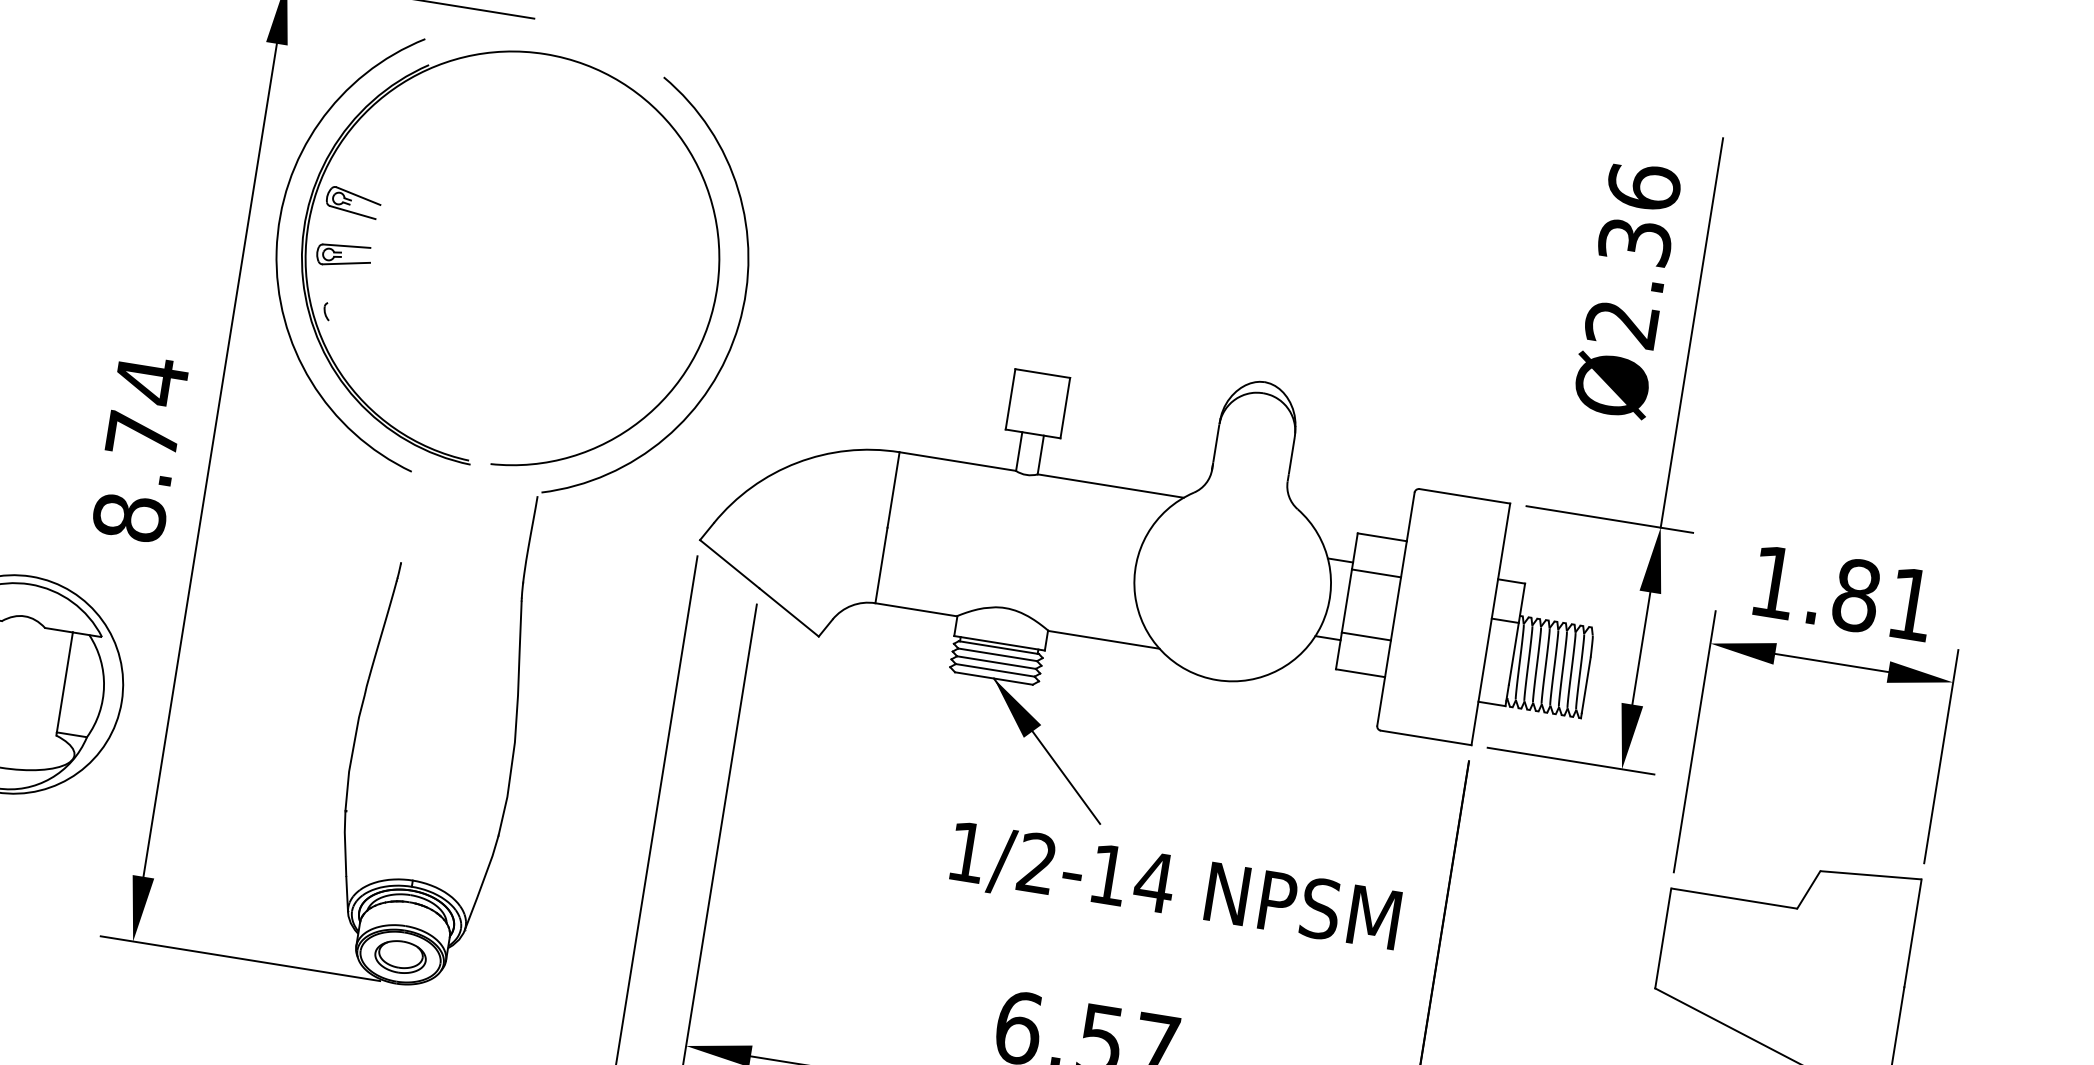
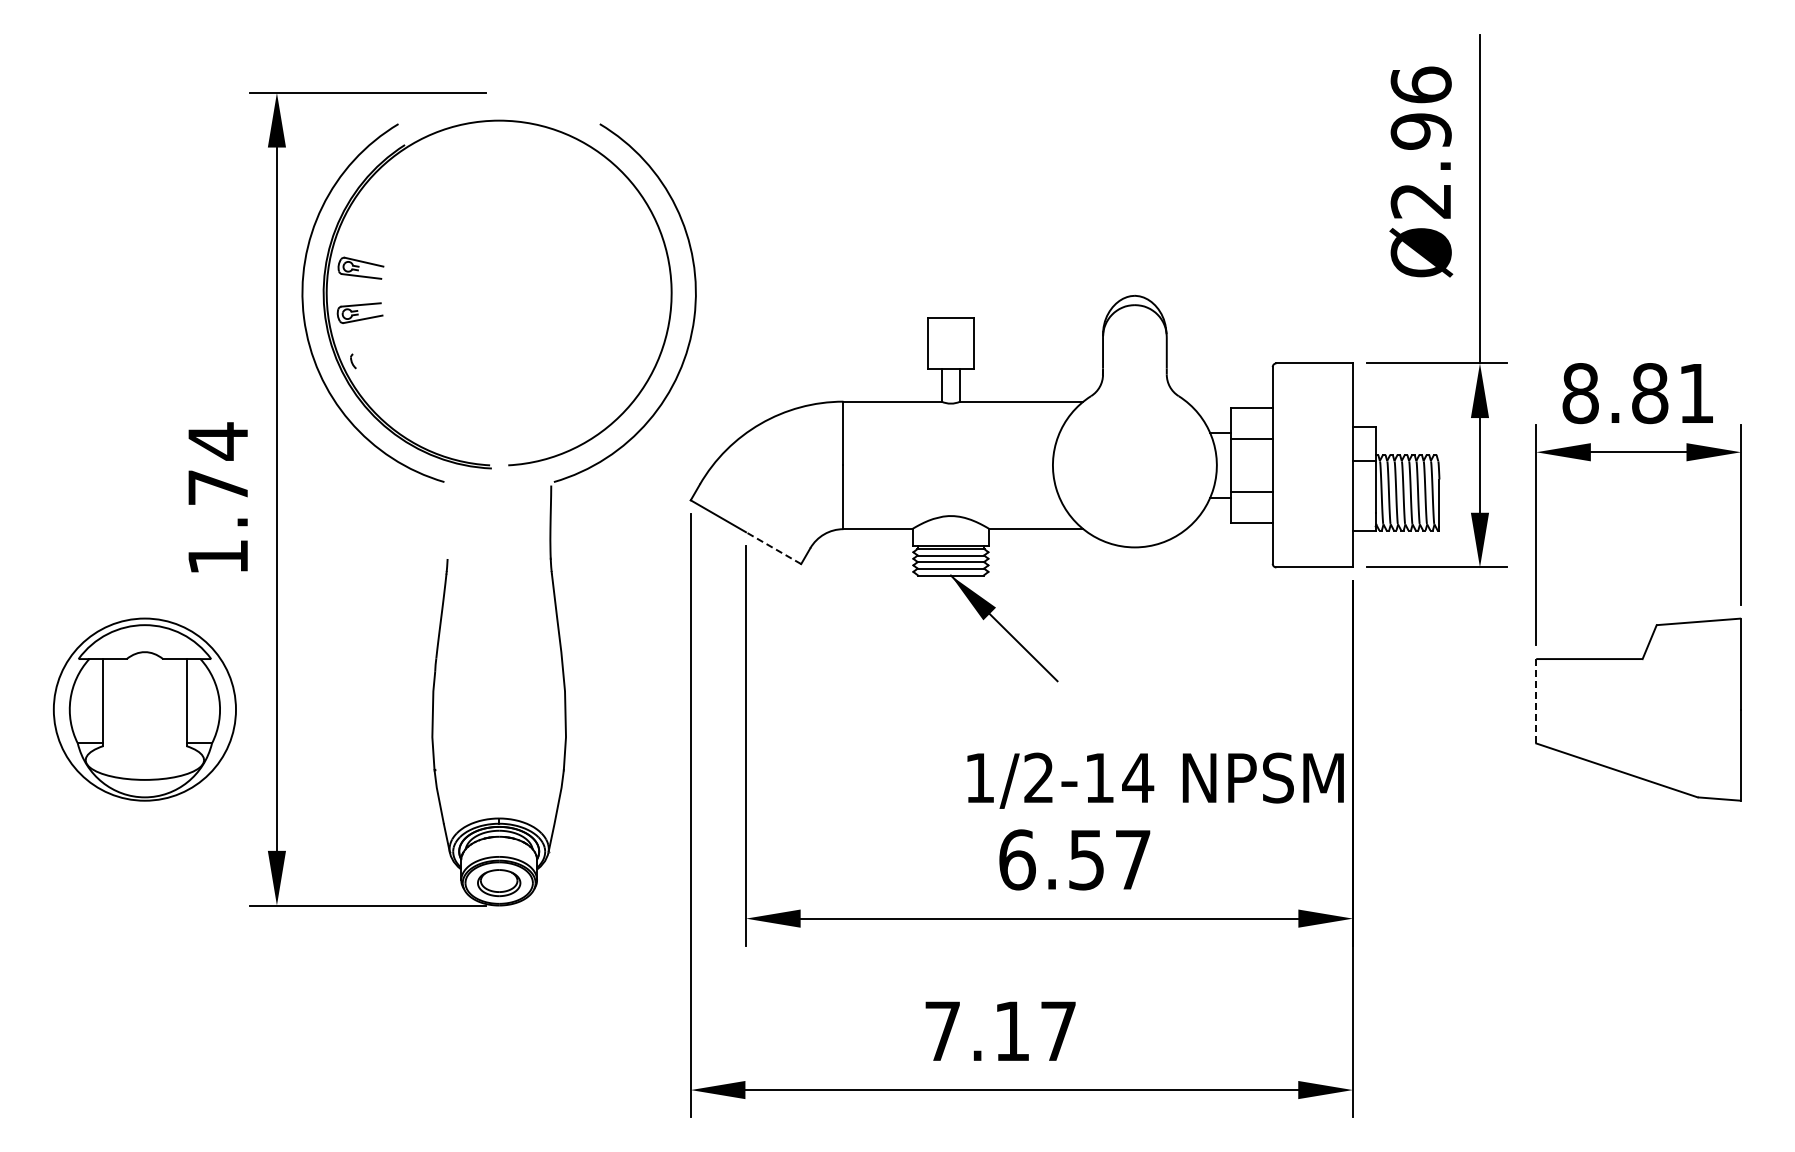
text: (1634, 241) -> (1420, 131), Ø2.36 -> Ø2.96
text: (128, 516) -> (217, 556), 8.74 -> 1.74
text: (1774, 582) -> (1580, 393), 1.81 -> 8.81
line: (788, 612) -> (773, 548), solid -> dashed
text: (1174, 888) -> (1155, 780), moved
line: (1663, 937) -> (1536, 700), solid -> dashed

